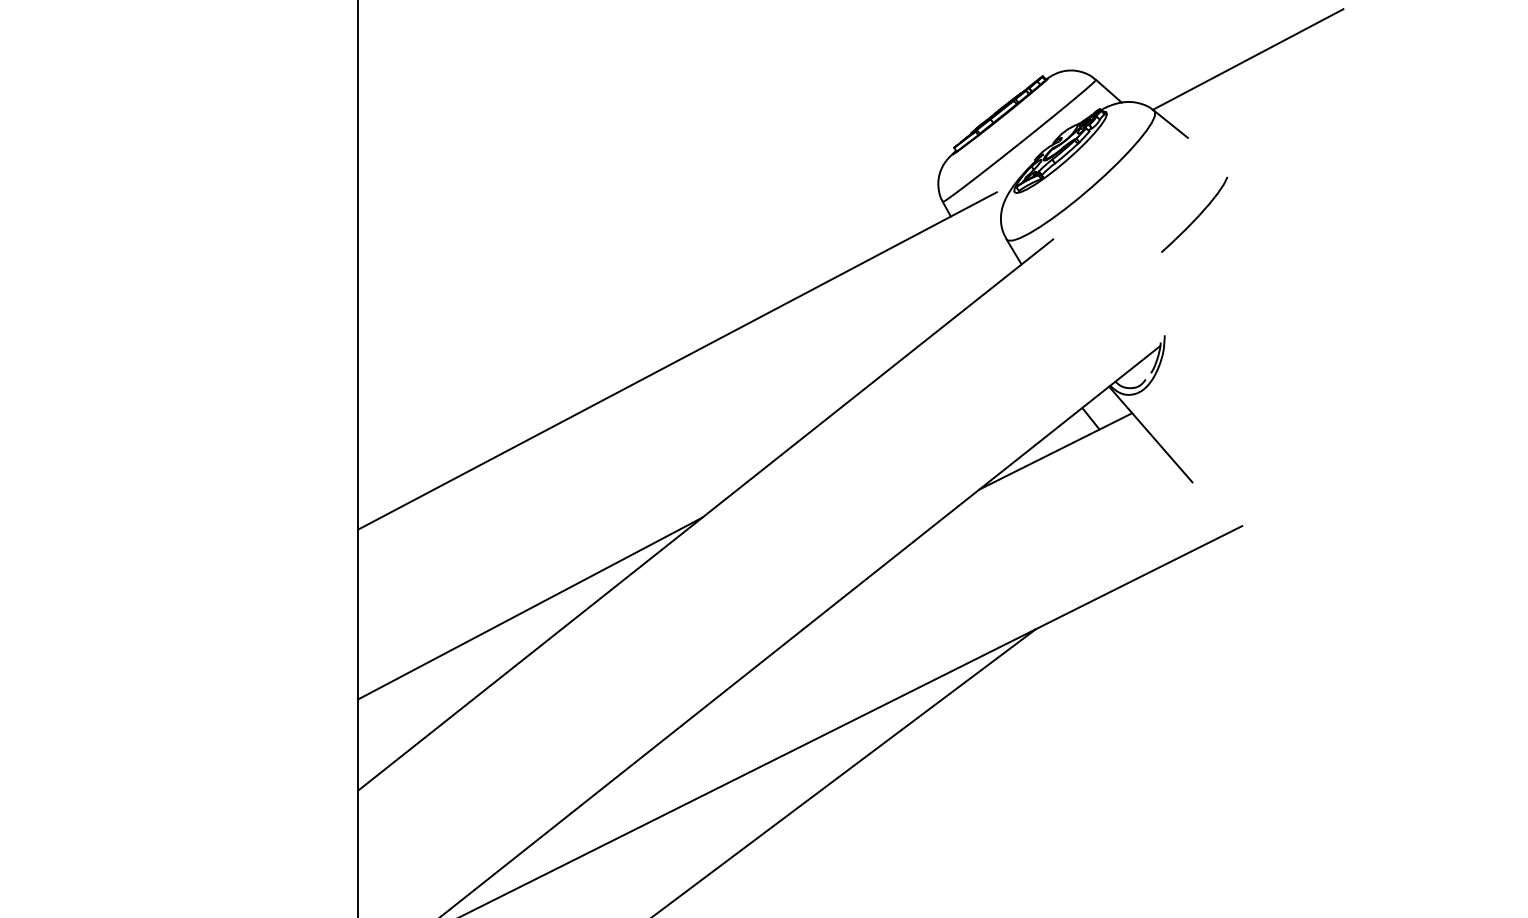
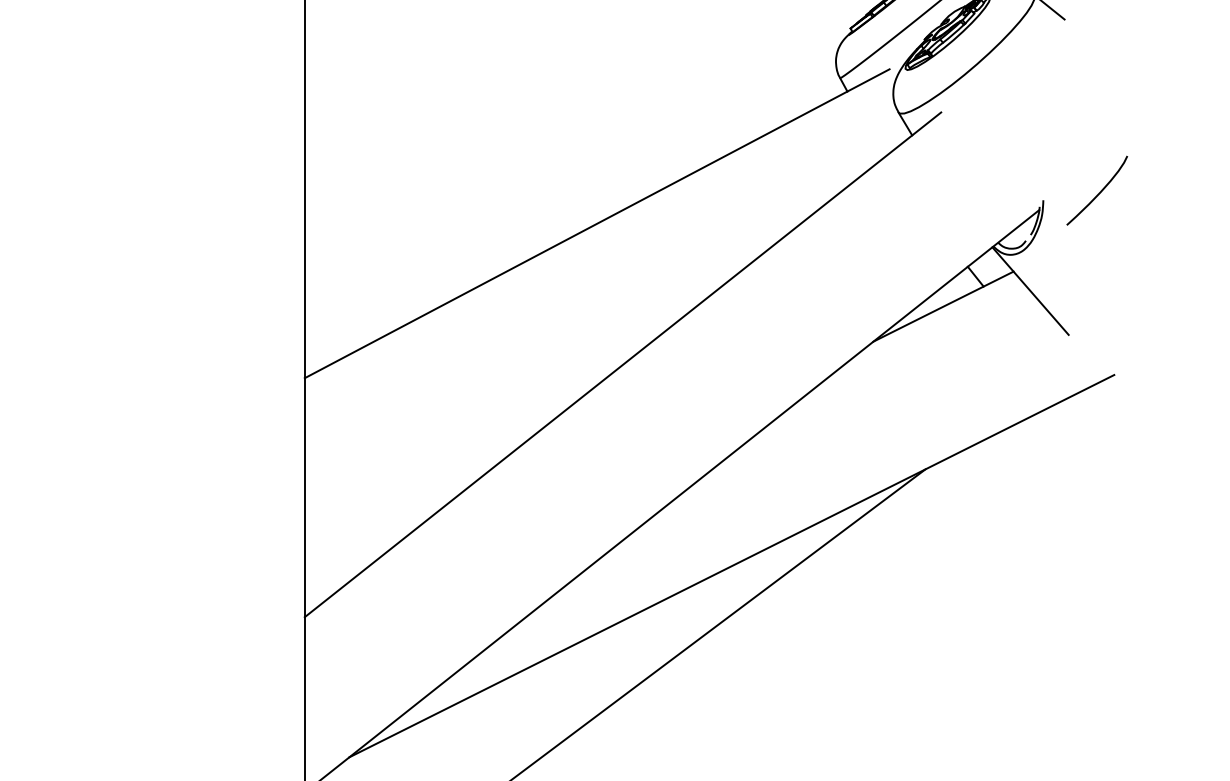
curve: (1197, 215) -> (1099, 191), moved
line: (530, 608) -> (462, 450), removed

